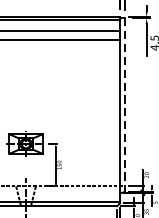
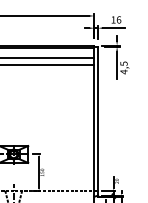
line: (124, 105) -> (98, 121), dashed -> solid

